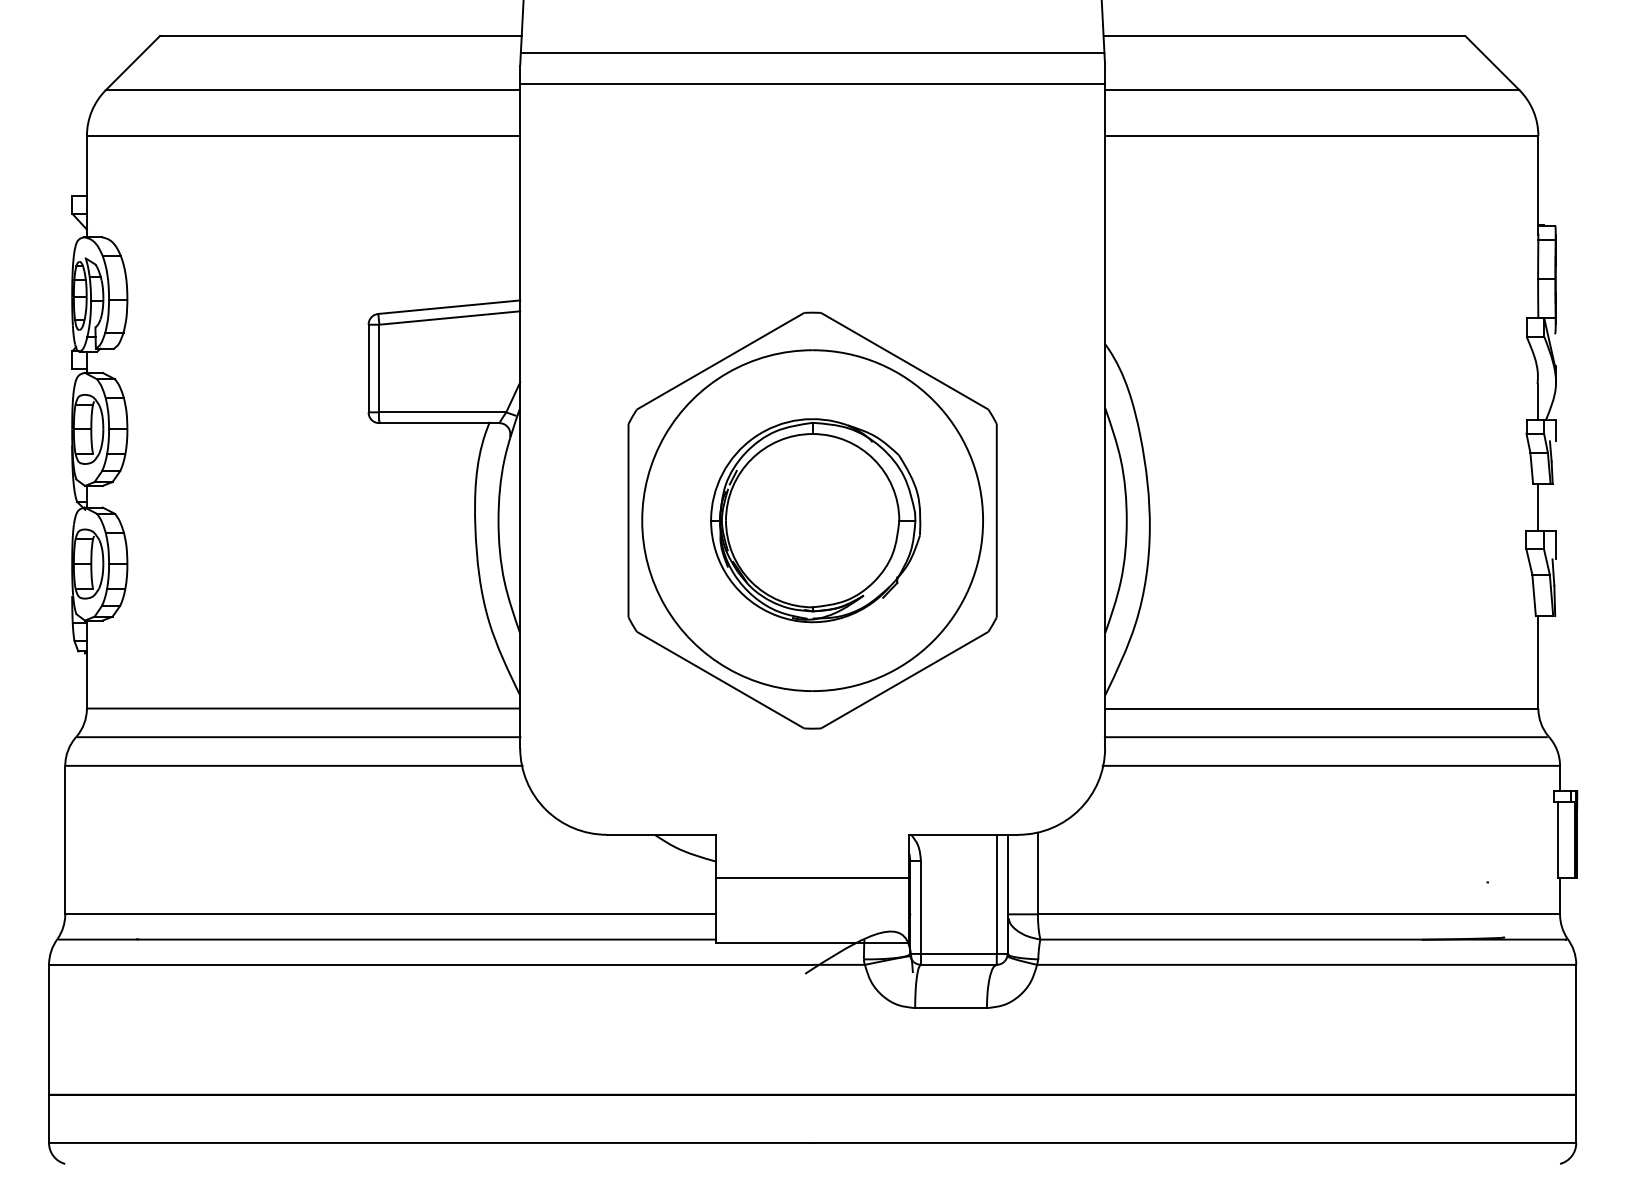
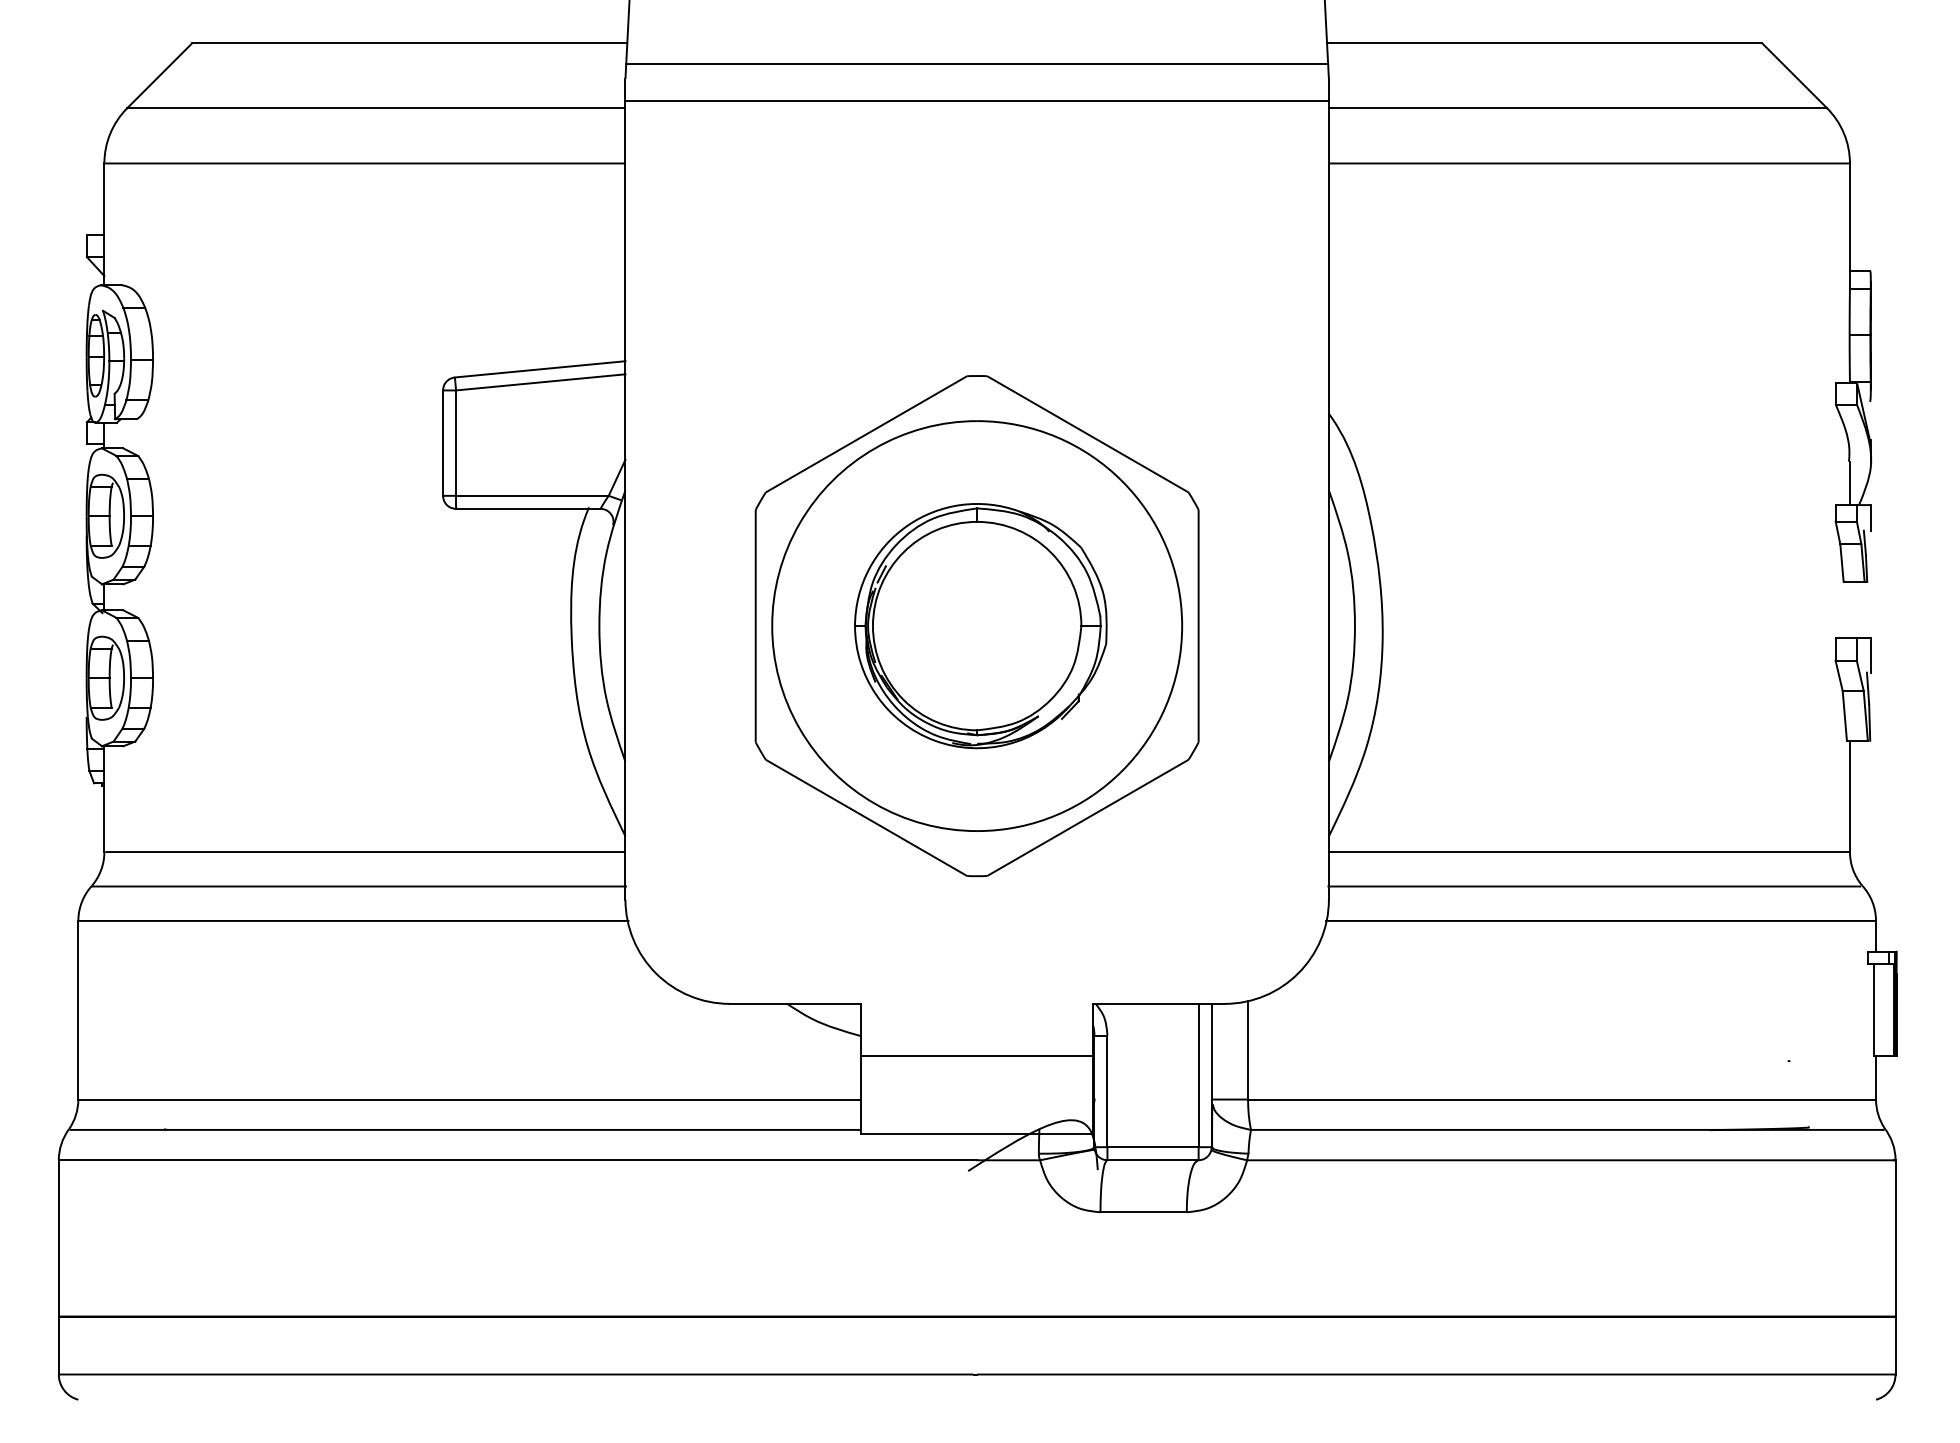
line: (1537, 506) -> (1849, 609), removed

